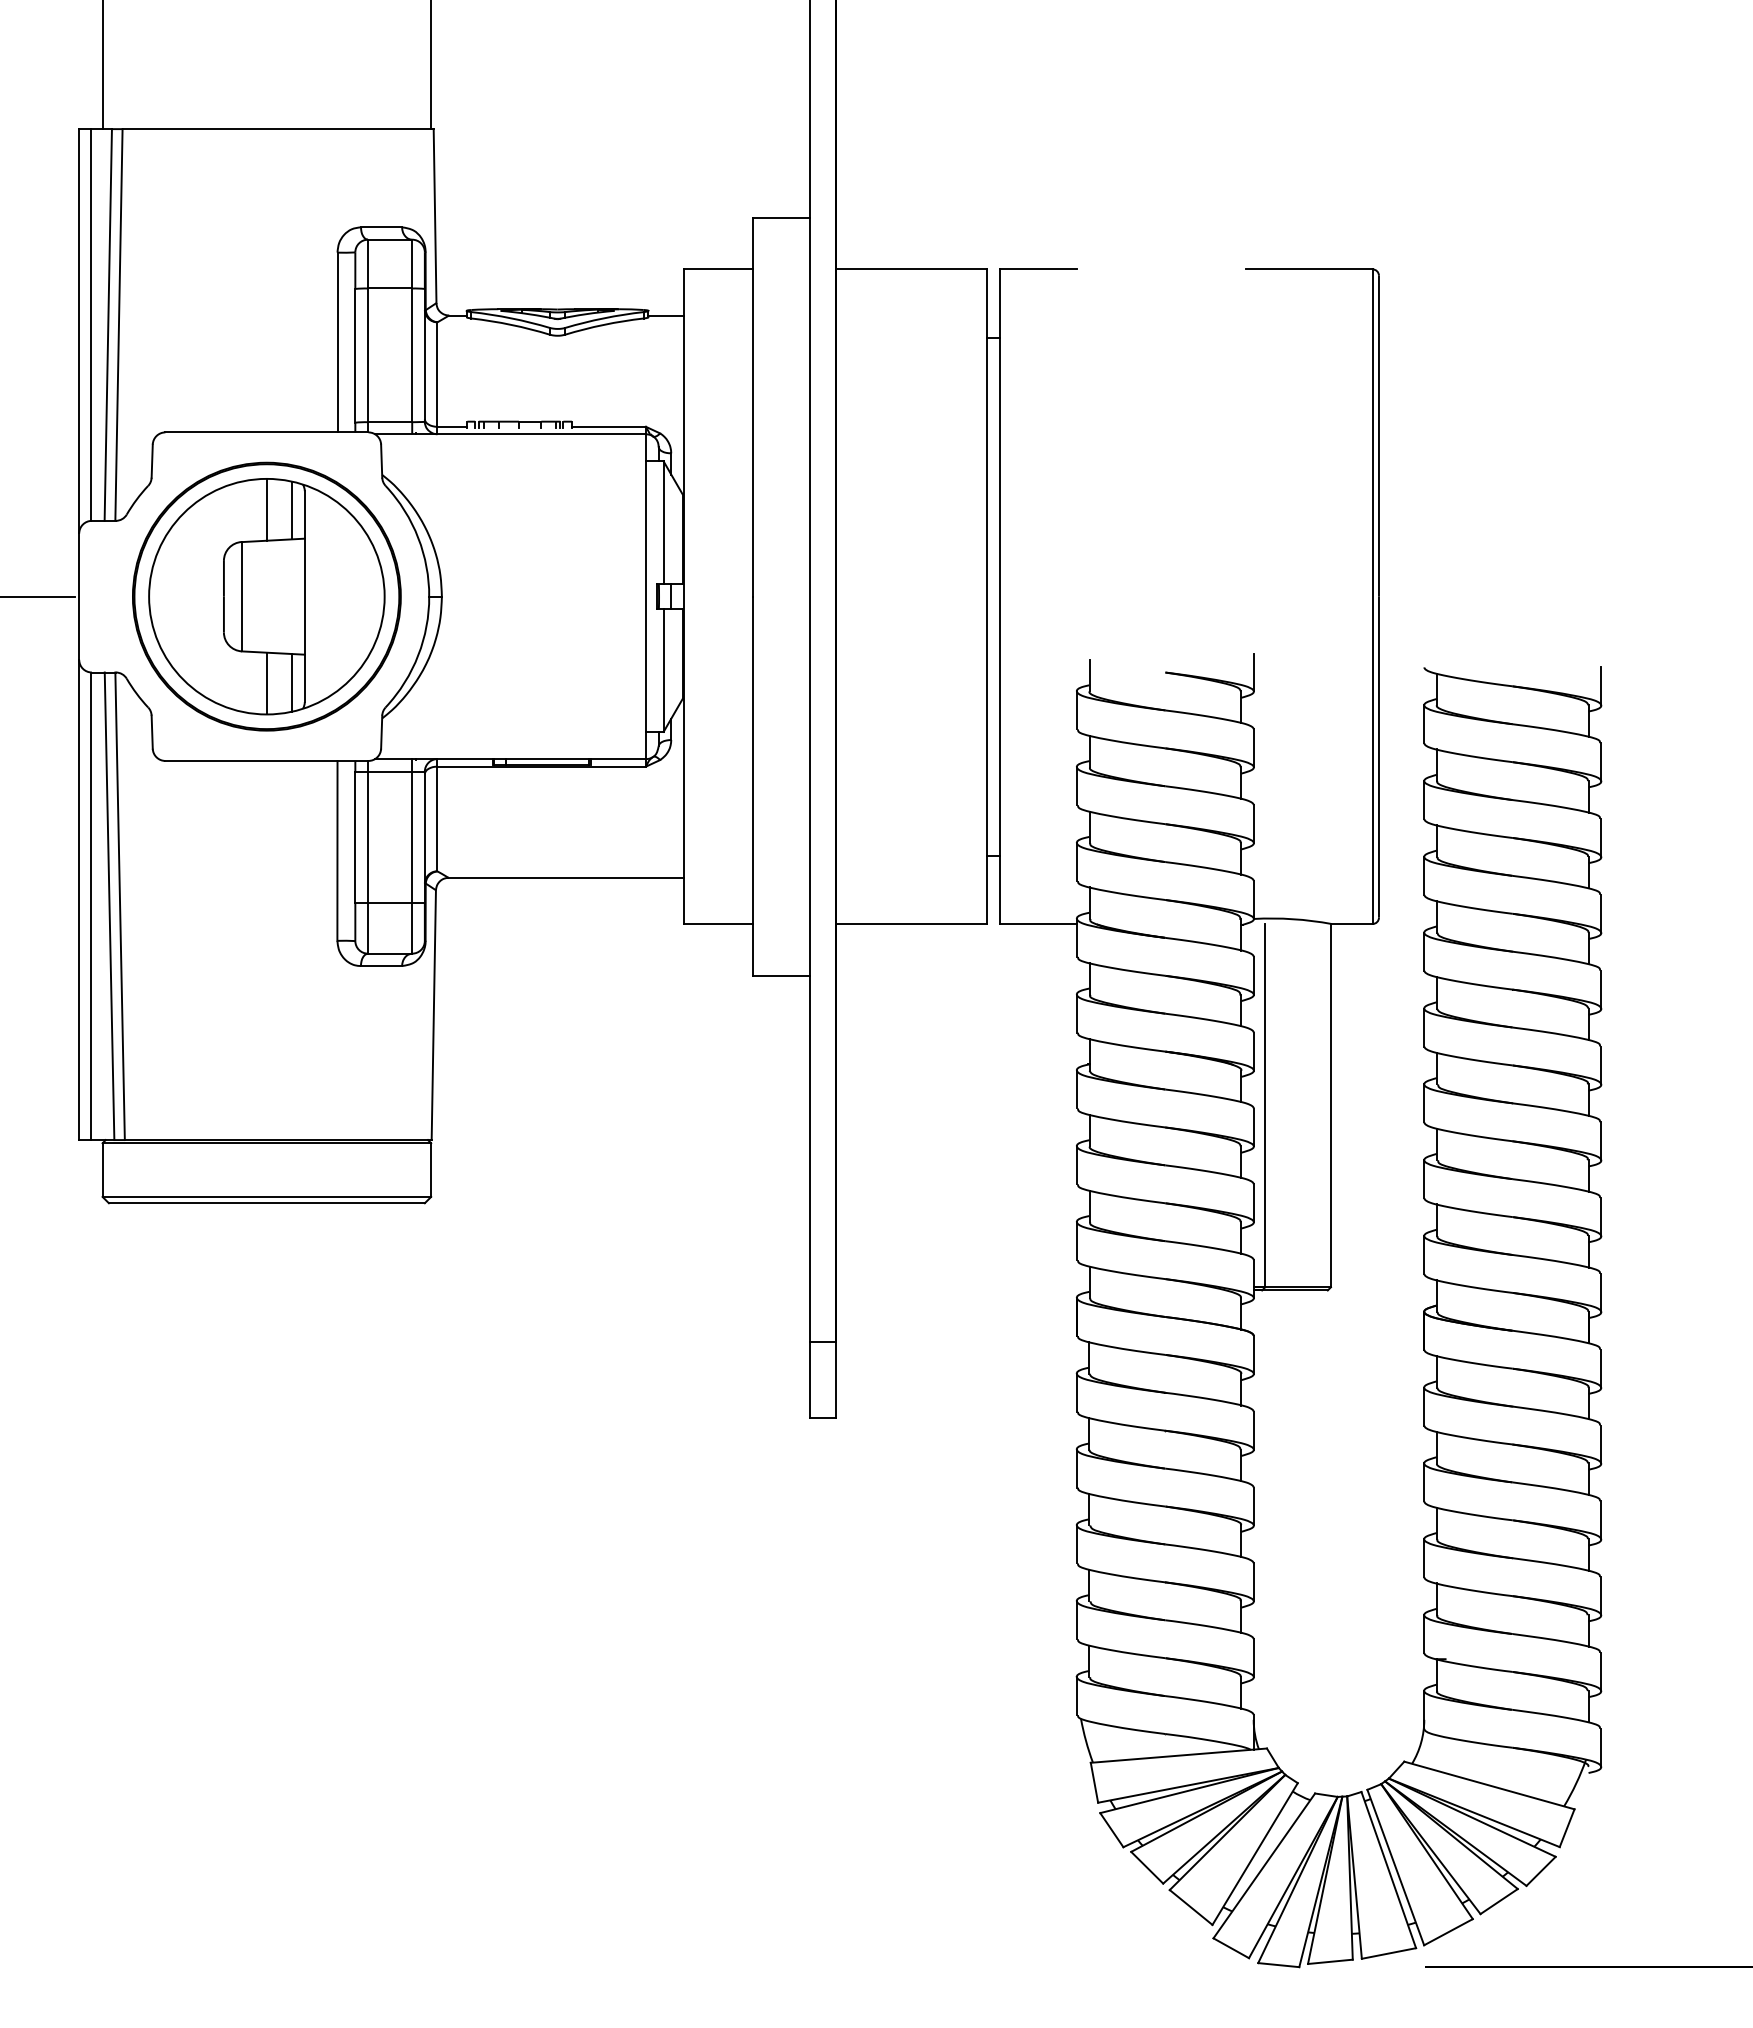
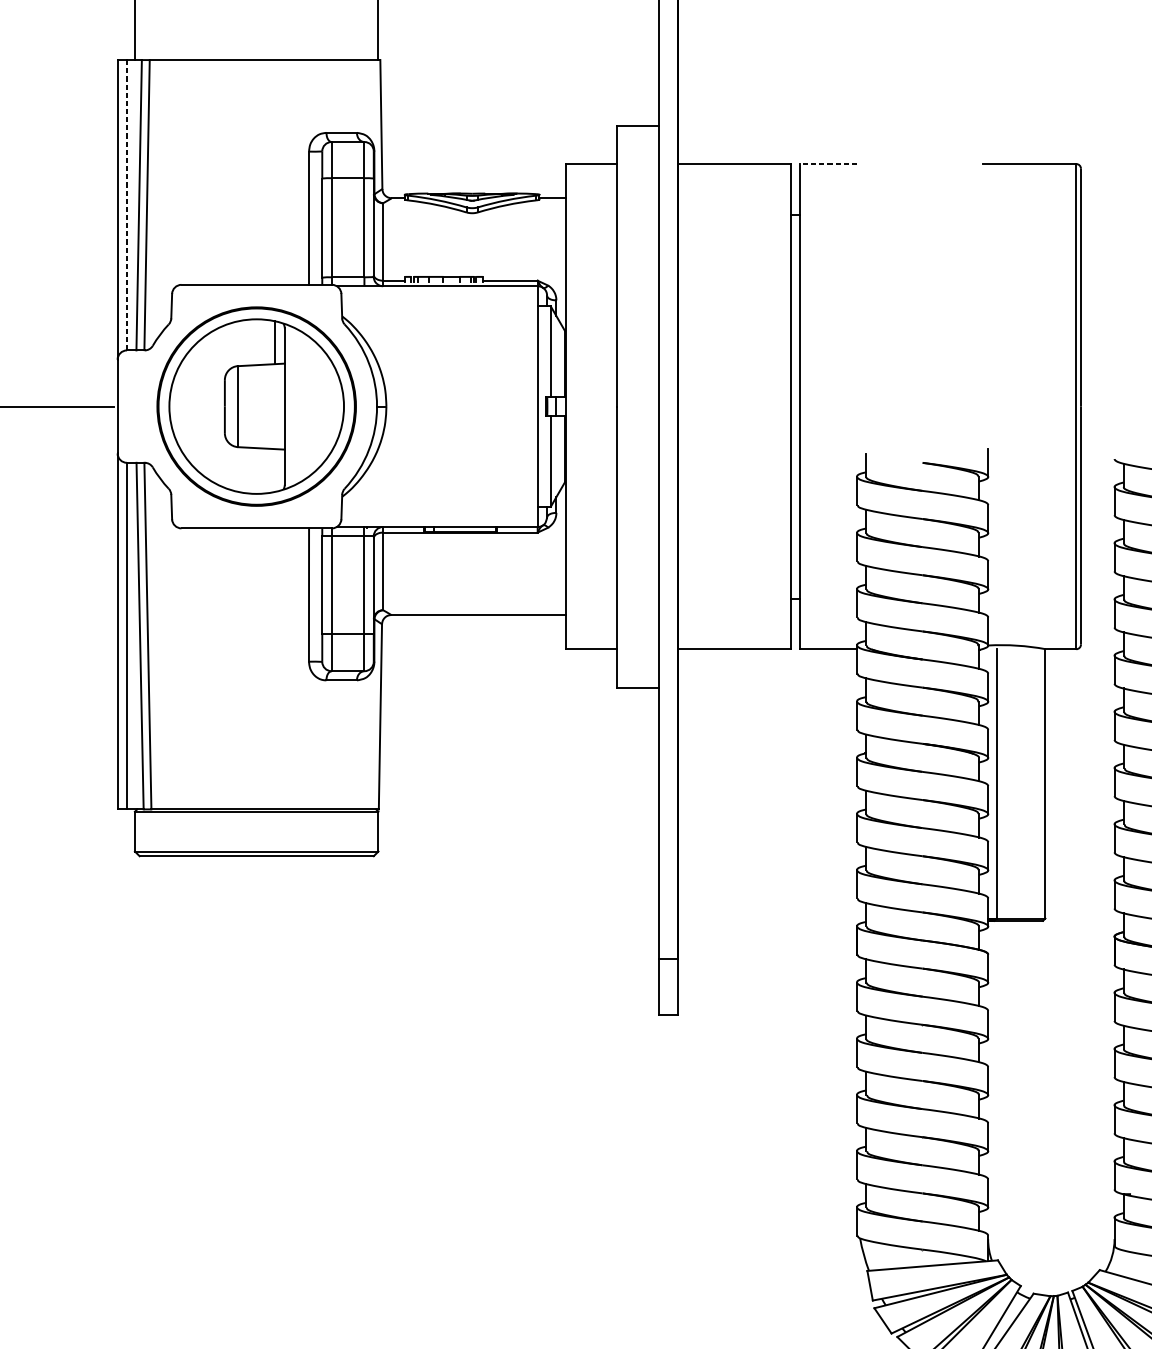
line: (1038, 269) -> (828, 164), solid -> dashed
line: (91, 325) -> (126, 205), solid -> dashed
line: (266, 509) -> (256, 342), removed
line: (292, 682) -> (275, 470), removed
line: (266, 683) -> (256, 470), removed

